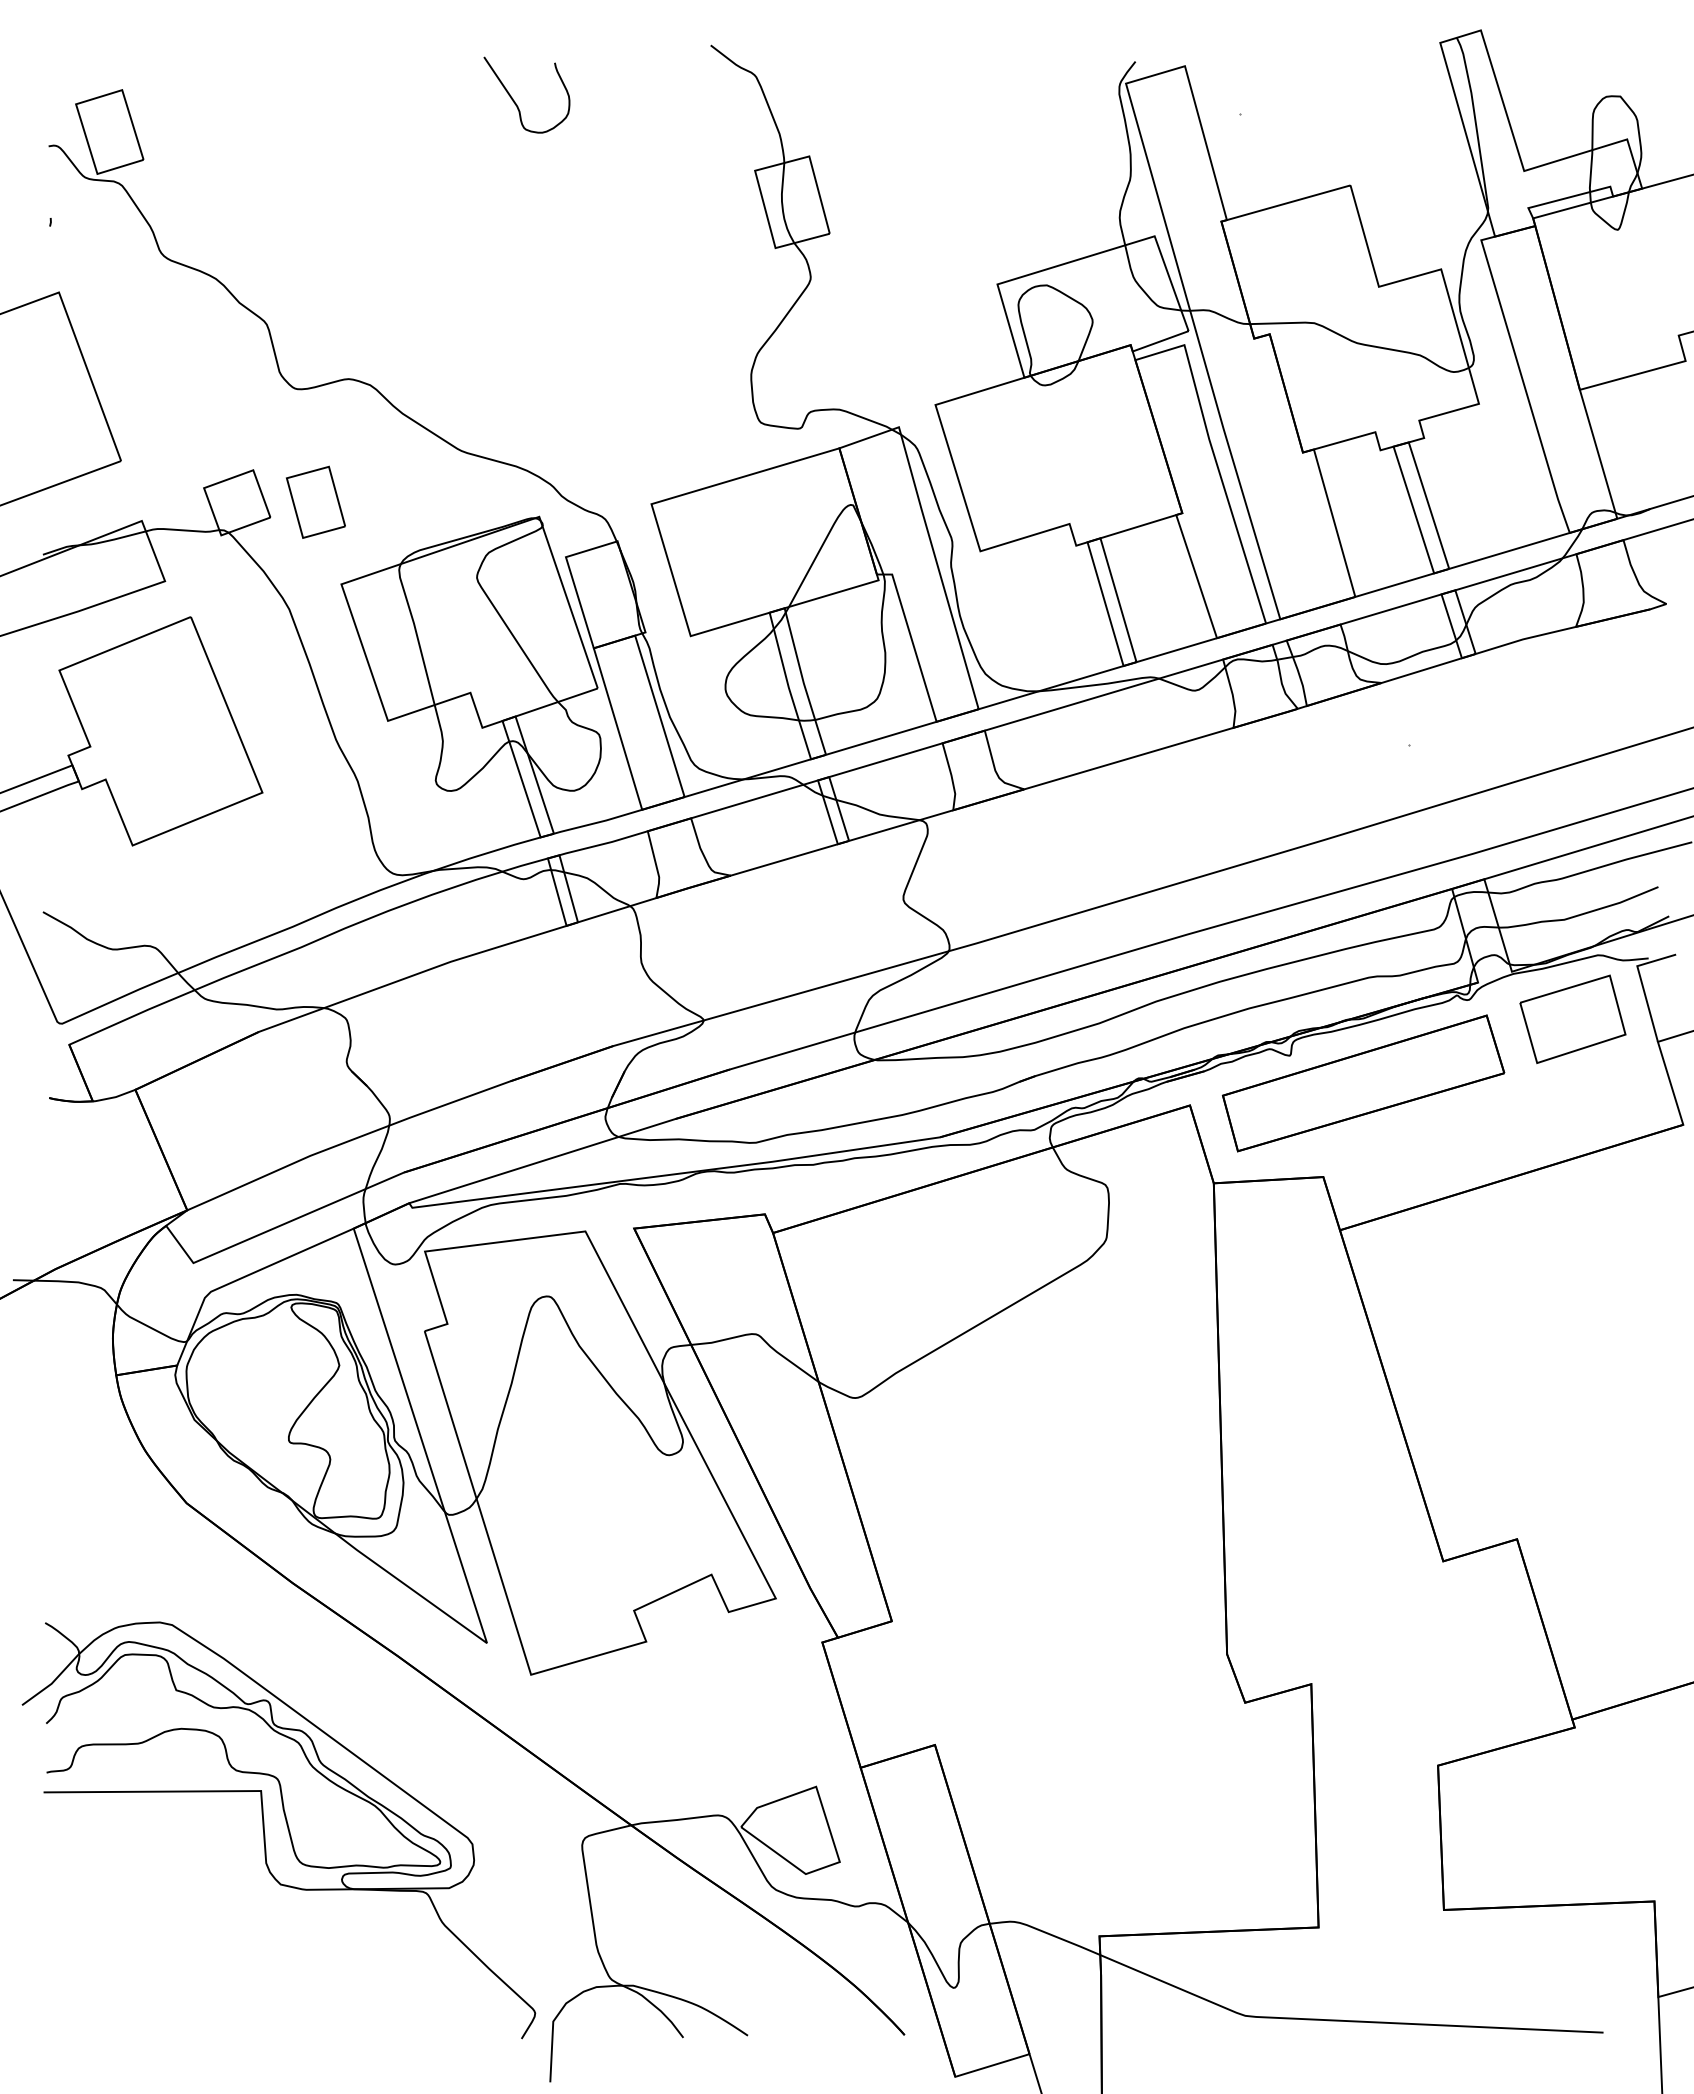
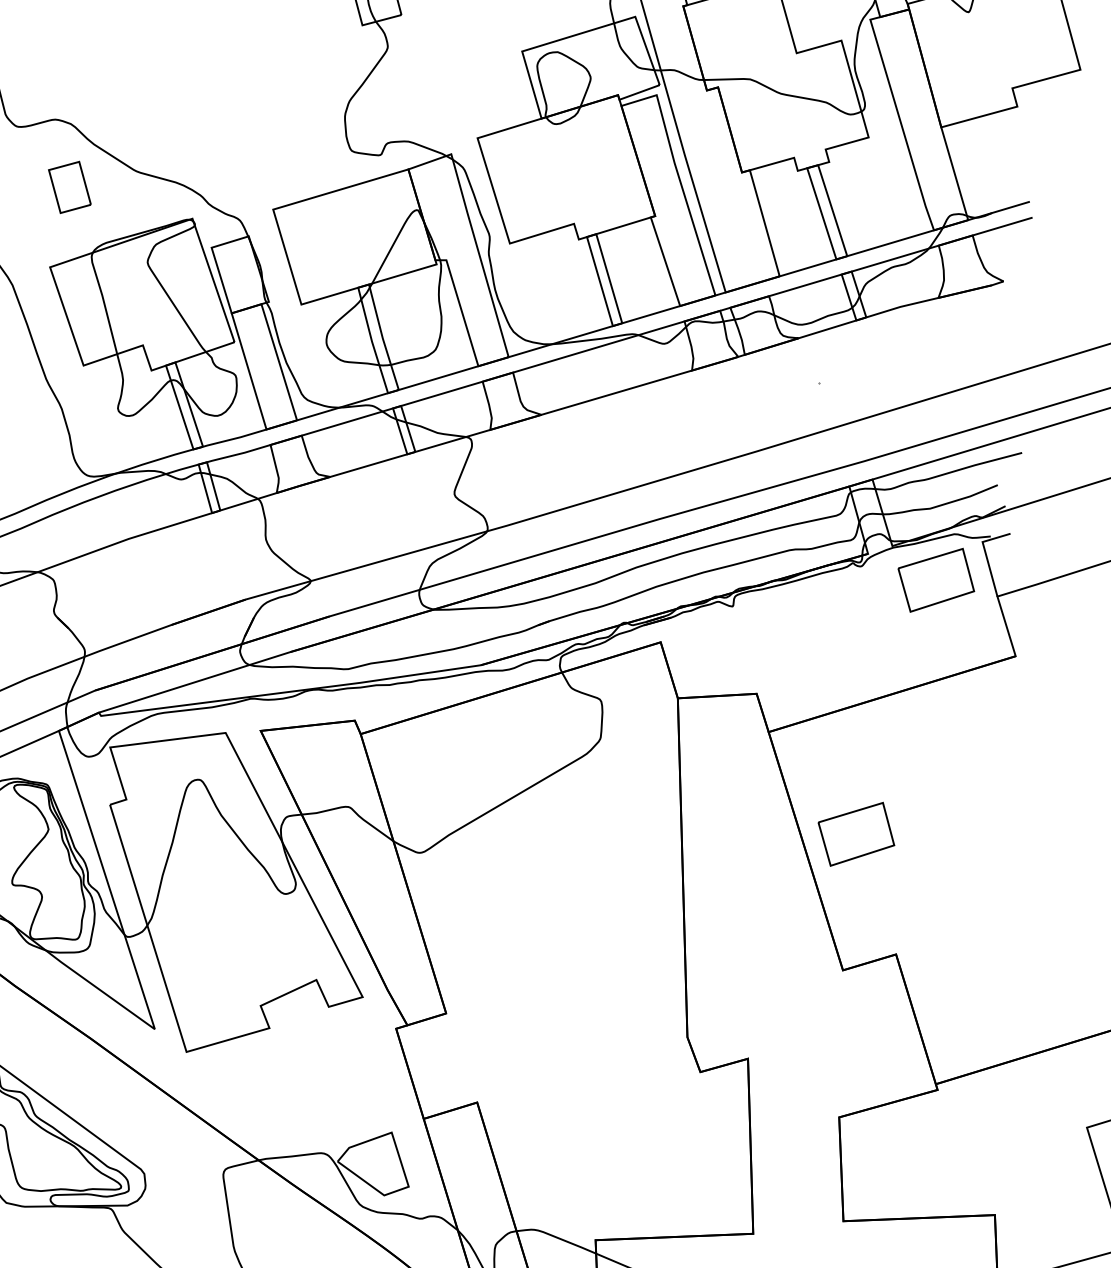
part: (315, 501) -> (69, 186), moved
part: (1363, 1083) -> (785, 626), removed
part: (1461, 1371) -> (856, 833), added

